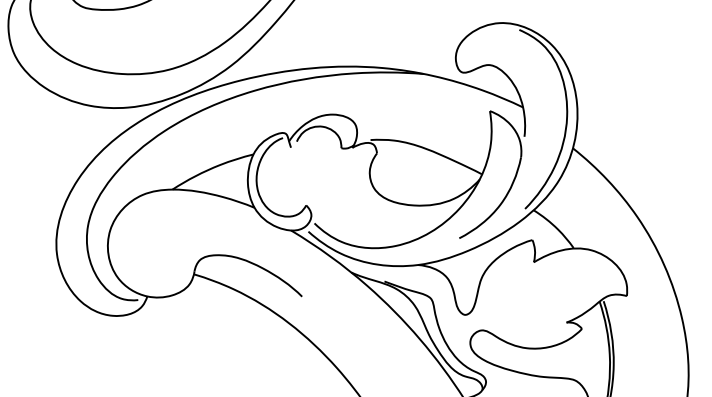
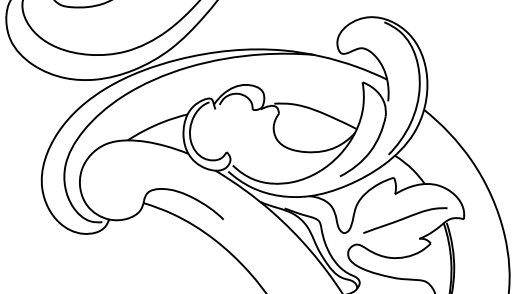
curve: (547, 295) -> (405, 218), added

